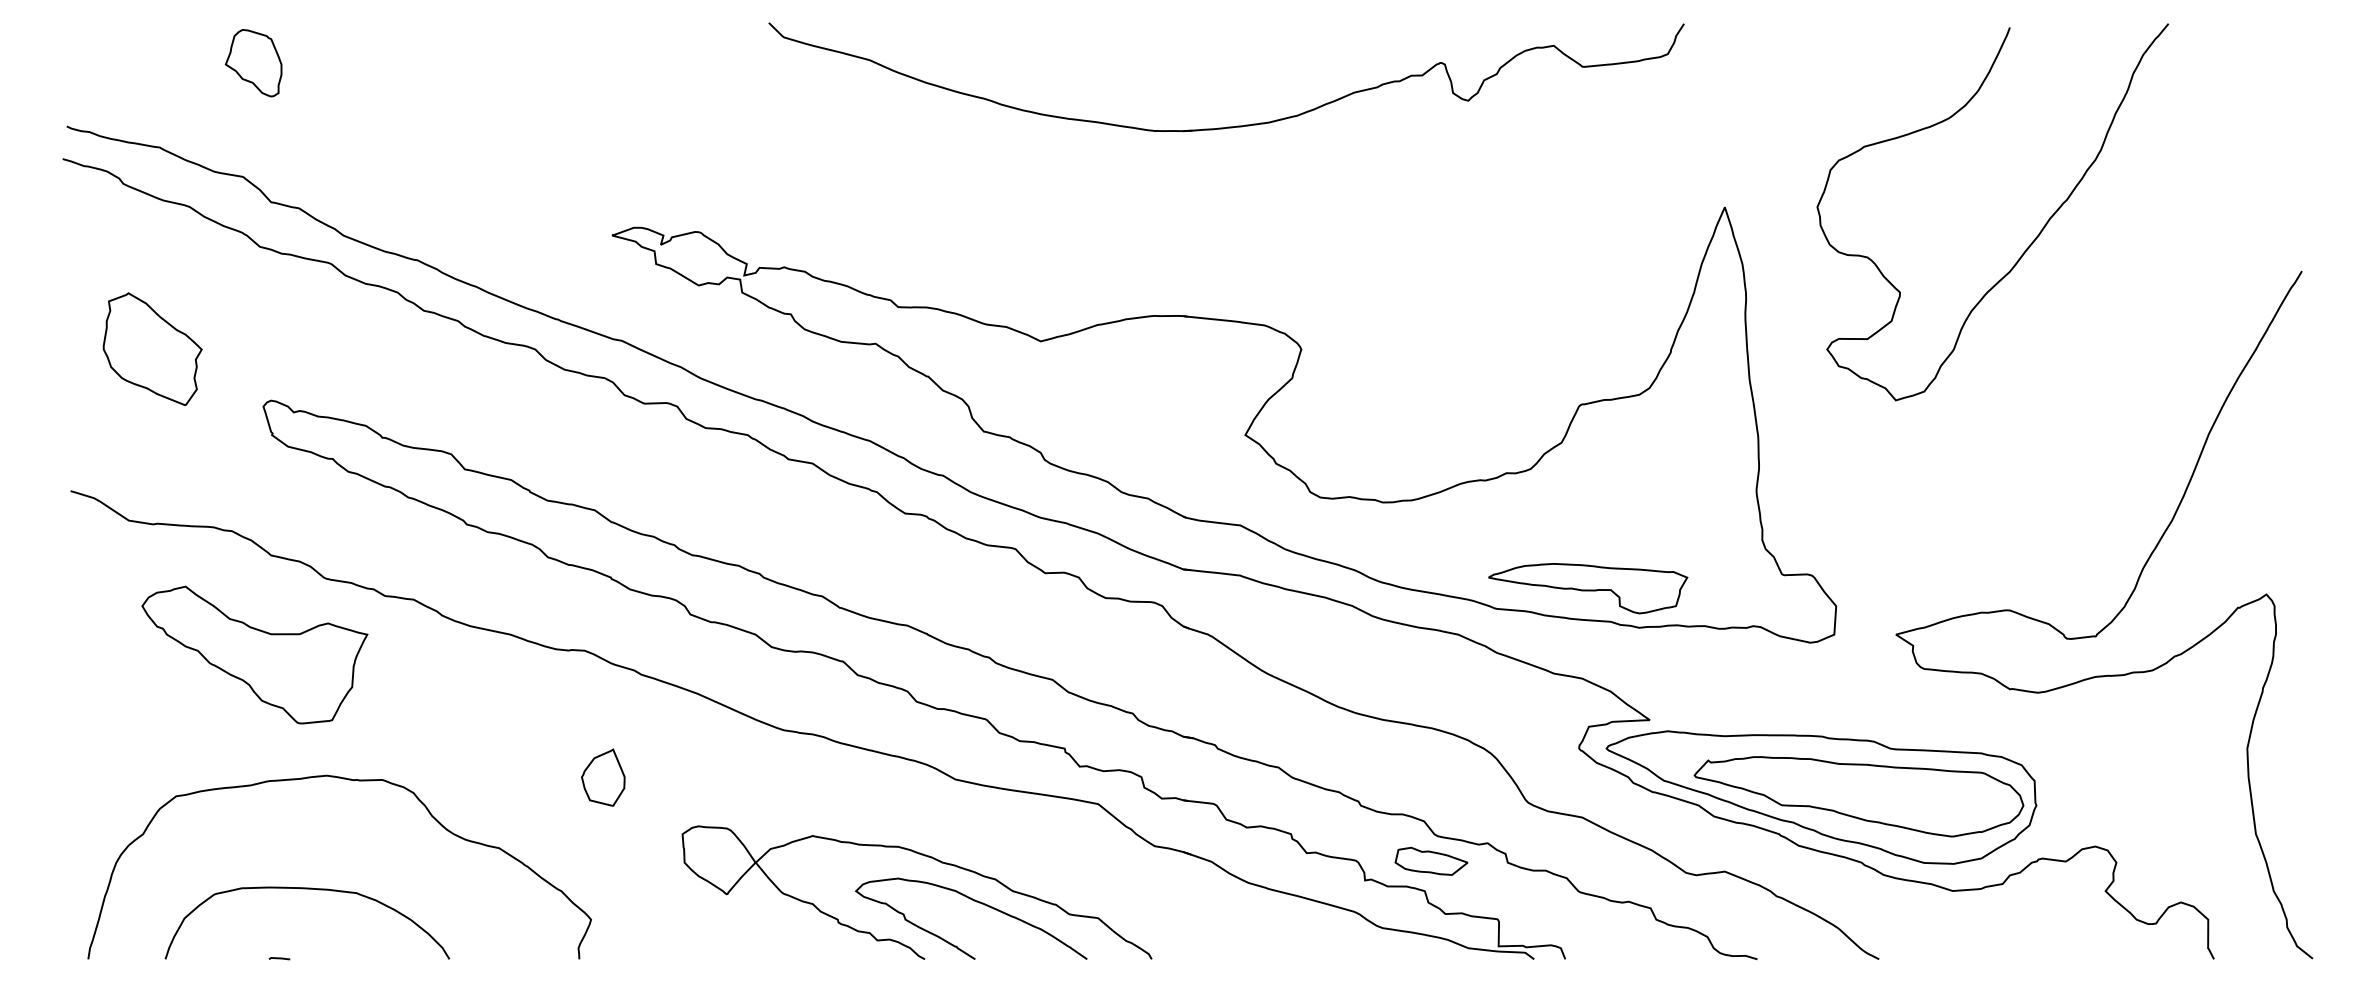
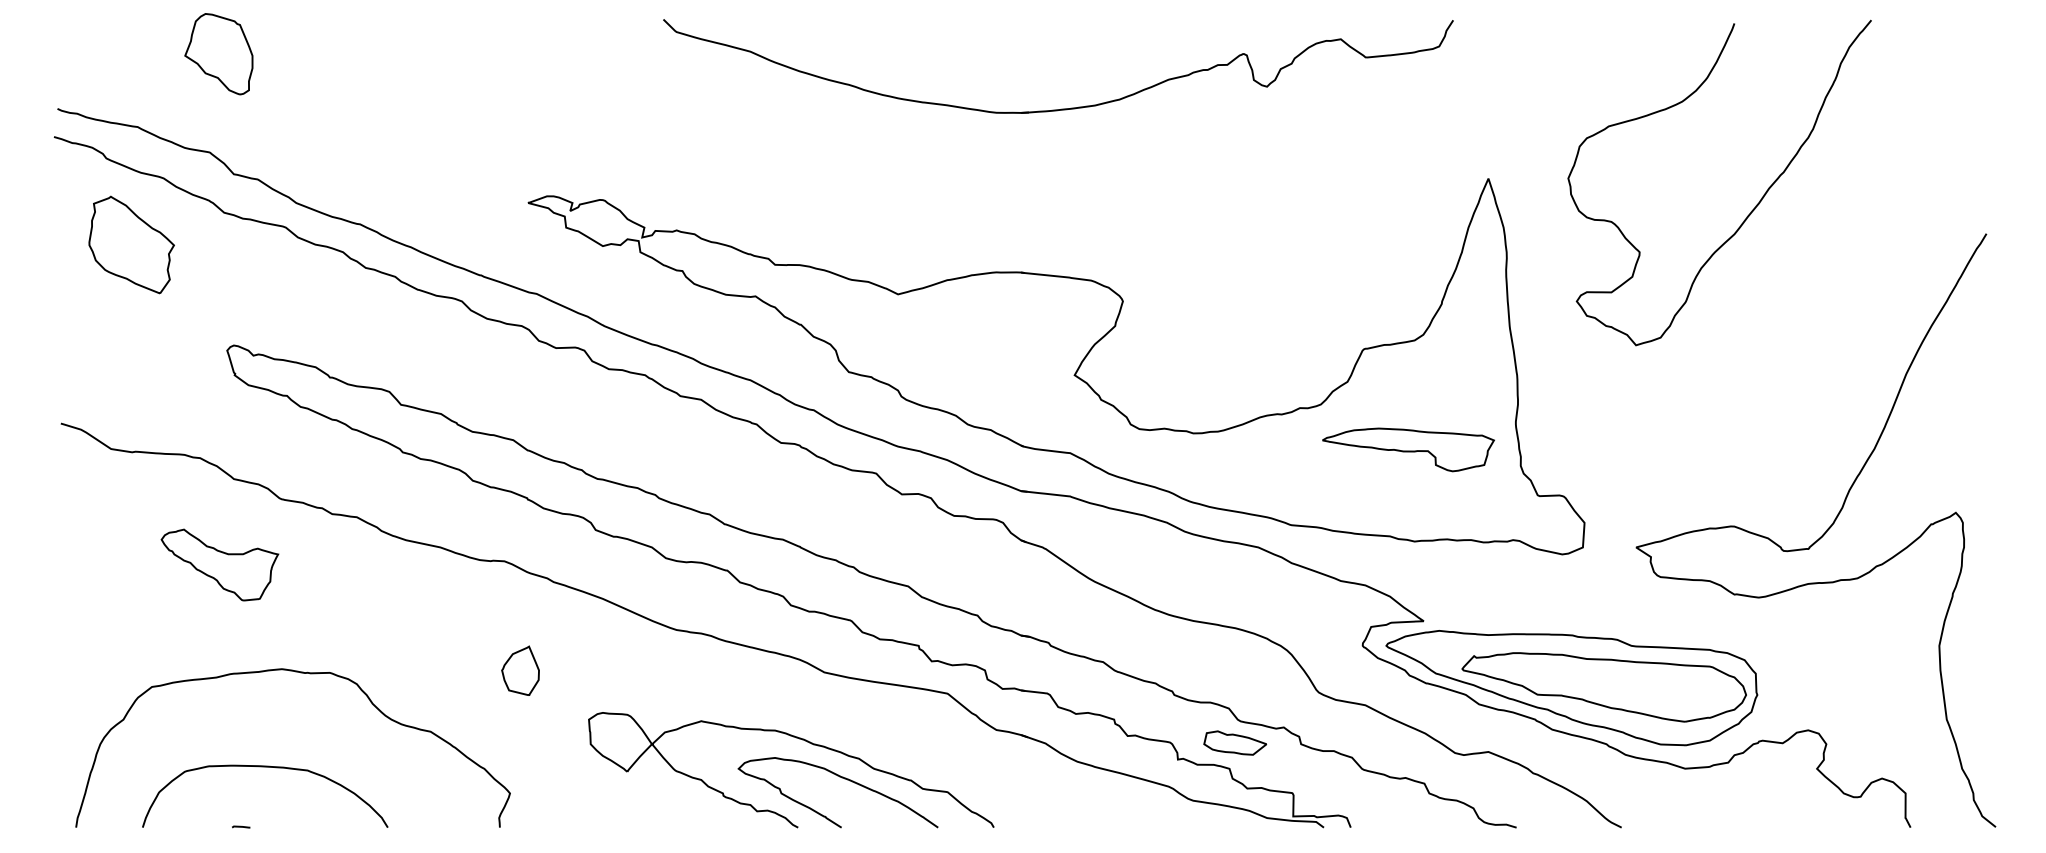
part: (253, 63) -> (218, 54), size x1.4
part: (152, 348) -> (131, 244), moved
part: (1588, 588) -> (1408, 449), moved
part: (254, 654) -> (219, 564), size x0.6

